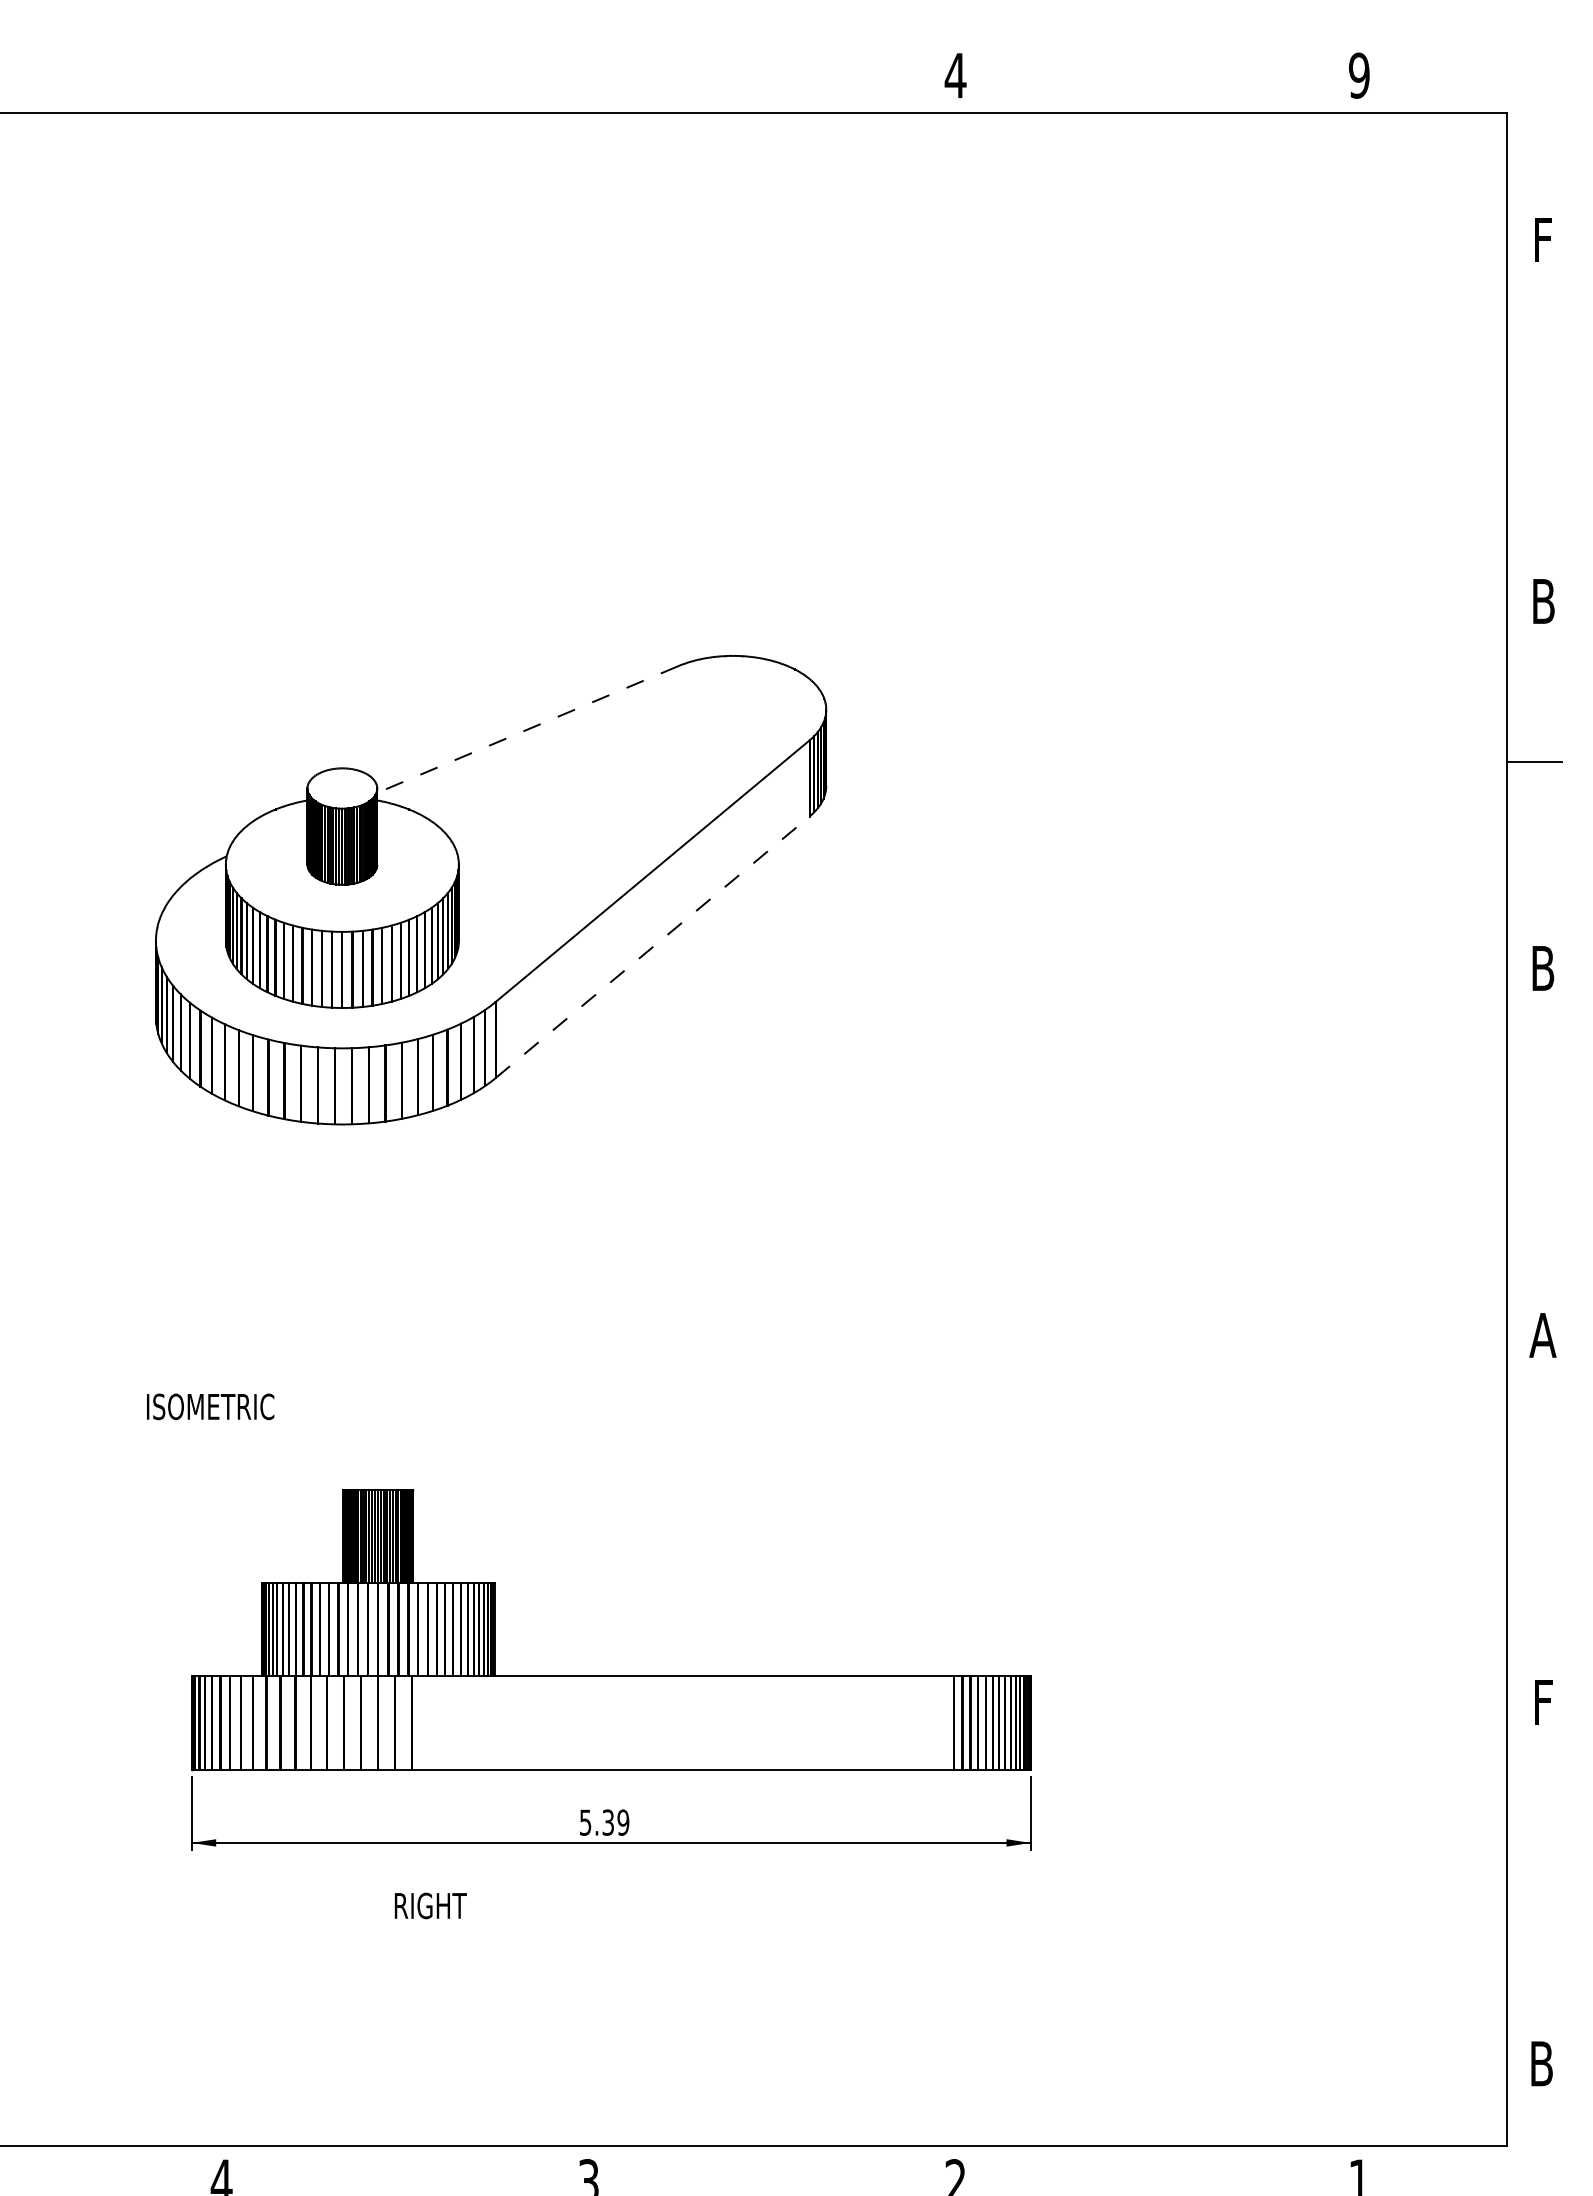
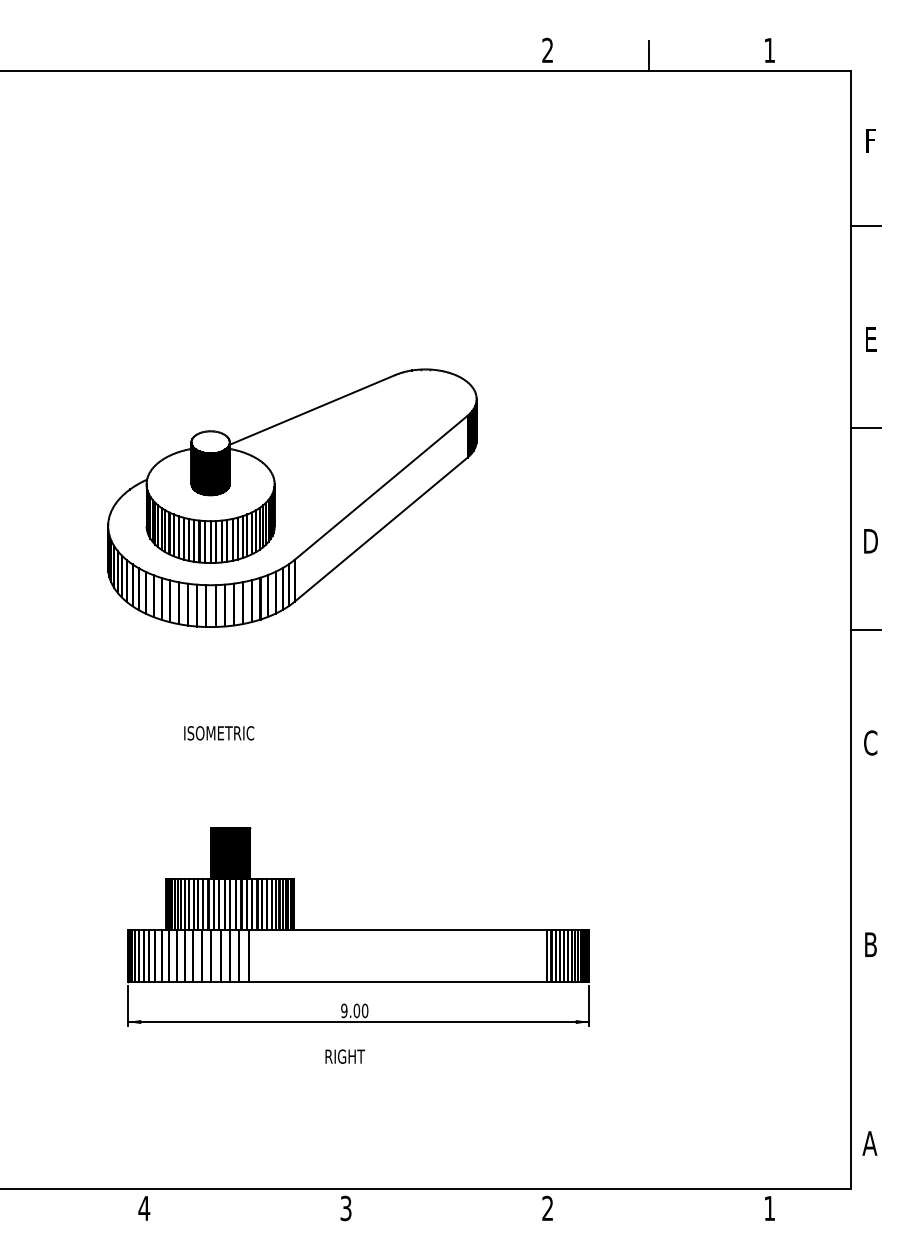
text: (955, 73) -> (547, 49), 4 -> 2
text: (1358, 75) -> (769, 50), 9 -> 1
line: (1138, 84) -> (648, 55), added
line: (1533, 395) -> (865, 226), added
text: (1544, 601) -> (871, 339), B -> E
line: (527, 728) -> (312, 409), dashed -> solid
line: (653, 947) -> (381, 529), dashed -> solid
text: (1542, 968) -> (870, 541), B -> D
line: (1533, 1128) -> (865, 629), added
text: (1542, 1334) -> (870, 742), A -> C
text: (211, 1407) -> (219, 733), moved
text: (1542, 1701) -> (870, 944), F -> B
text: (604, 1821) -> (354, 1010), 5.39 -> 9.00
text: (431, 1905) -> (345, 1056), moved
text: (1540, 2063) -> (869, 1143), B -> A

